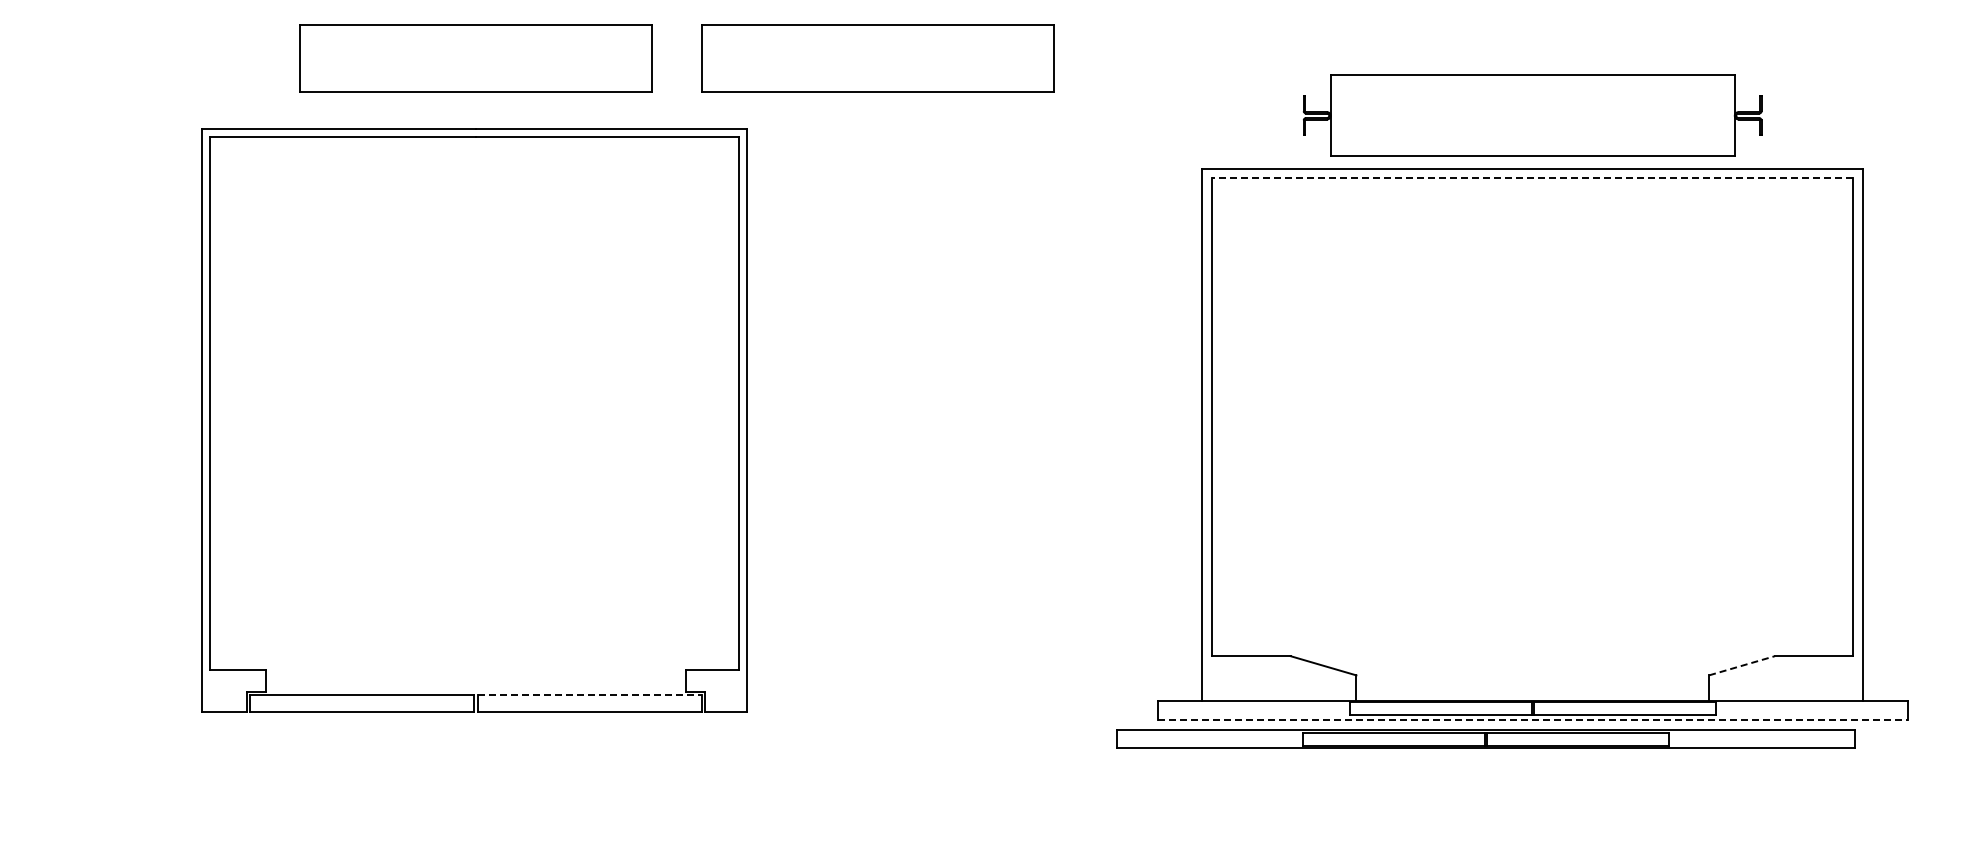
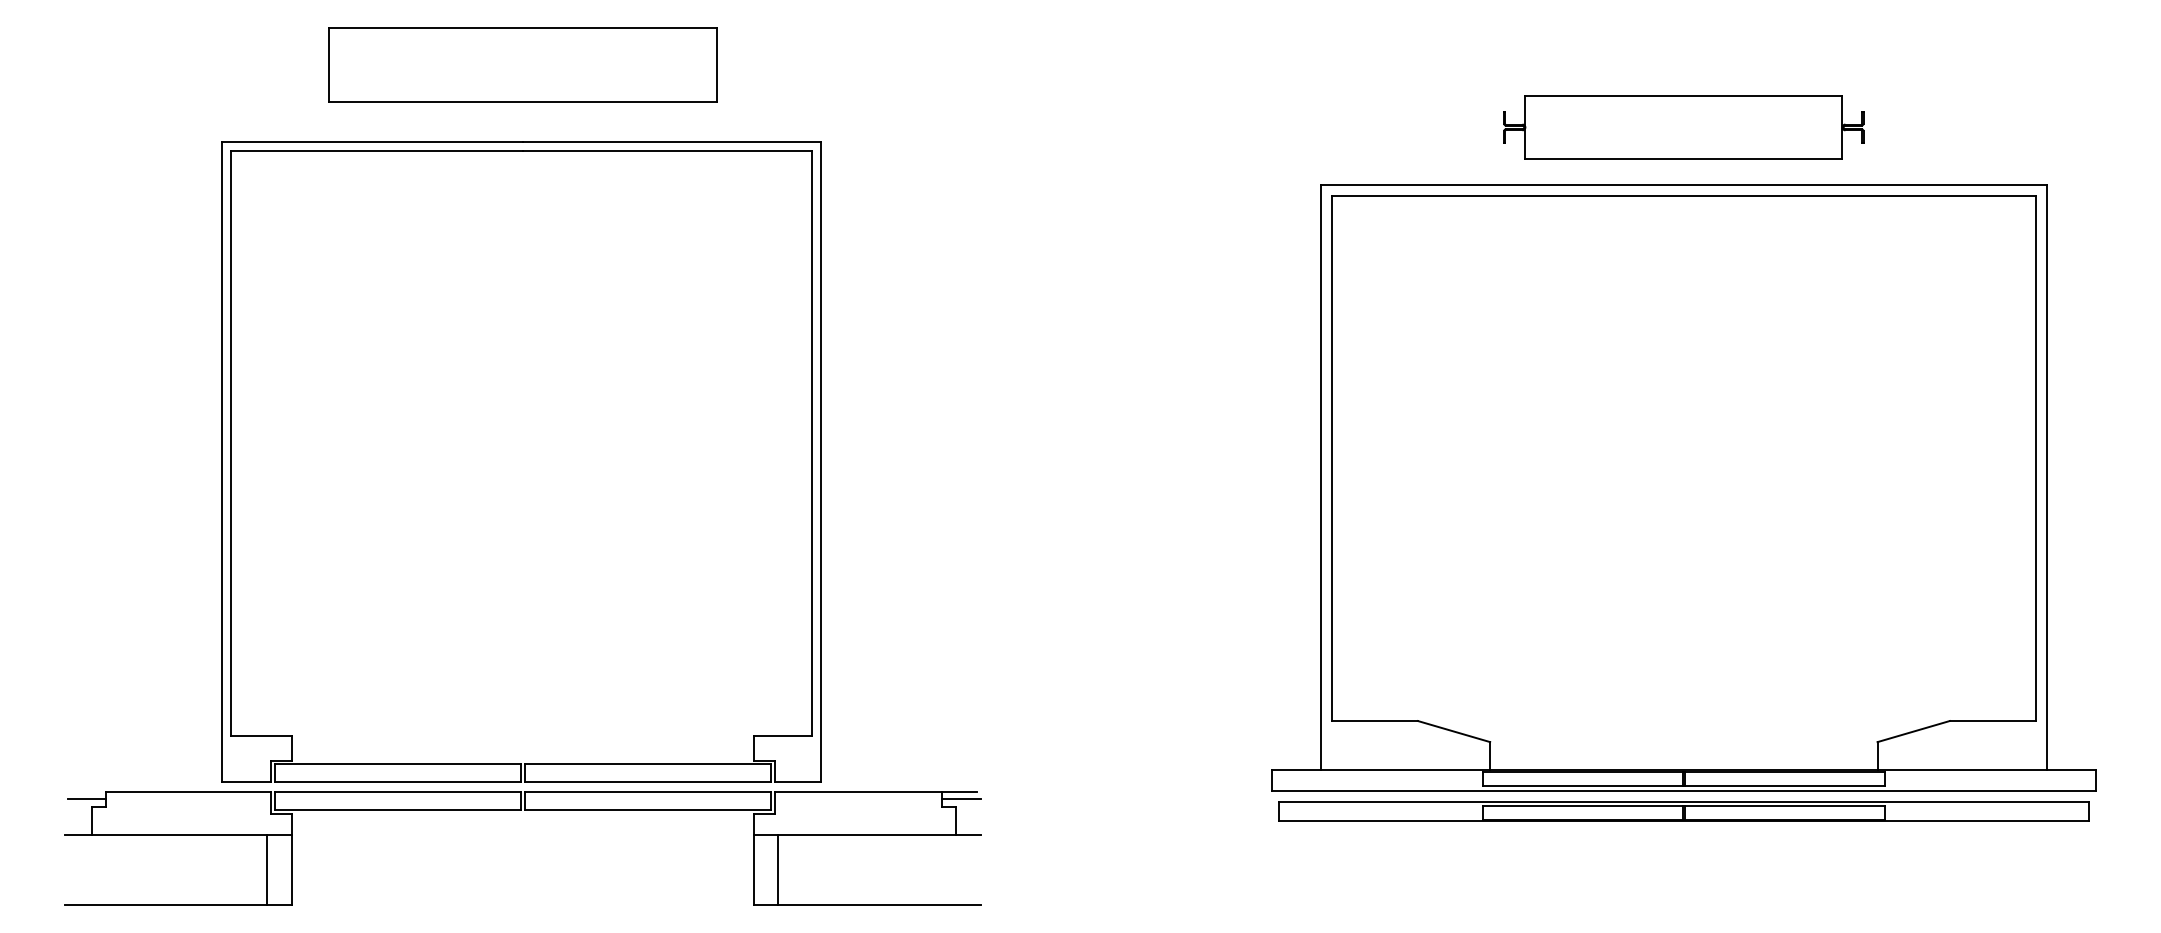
part: (877, 58) -> (964, 64), removed
part: (1532, 115) -> (1683, 127), size x0.71
line: (1532, 178) -> (1683, 196), dashed -> solid
line: (1742, 665) -> (1914, 731), dashed -> solid
line: (590, 695) -> (648, 764), dashed -> solid
line: (1533, 720) -> (1684, 791), dashed -> solid
part: (474, 737) -> (521, 810), added
part: (1485, 738) -> (1683, 811), moved

